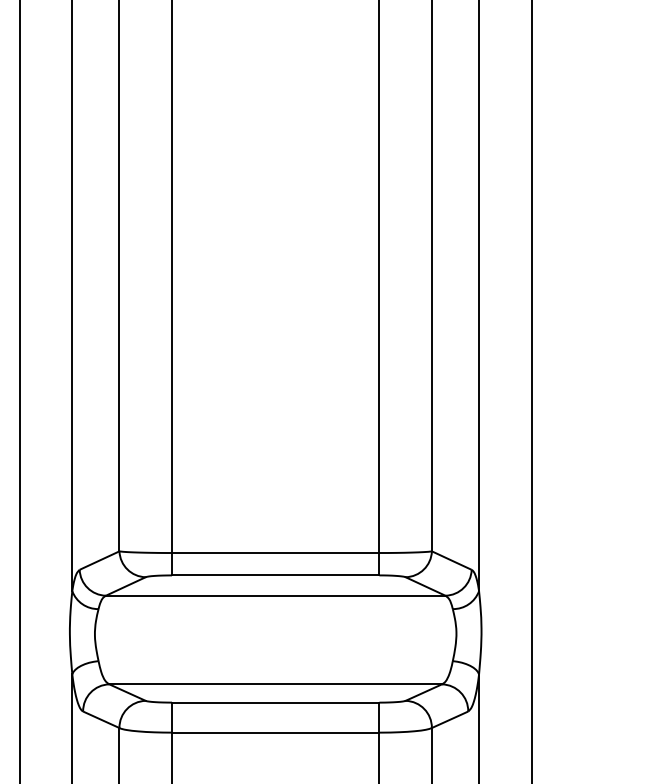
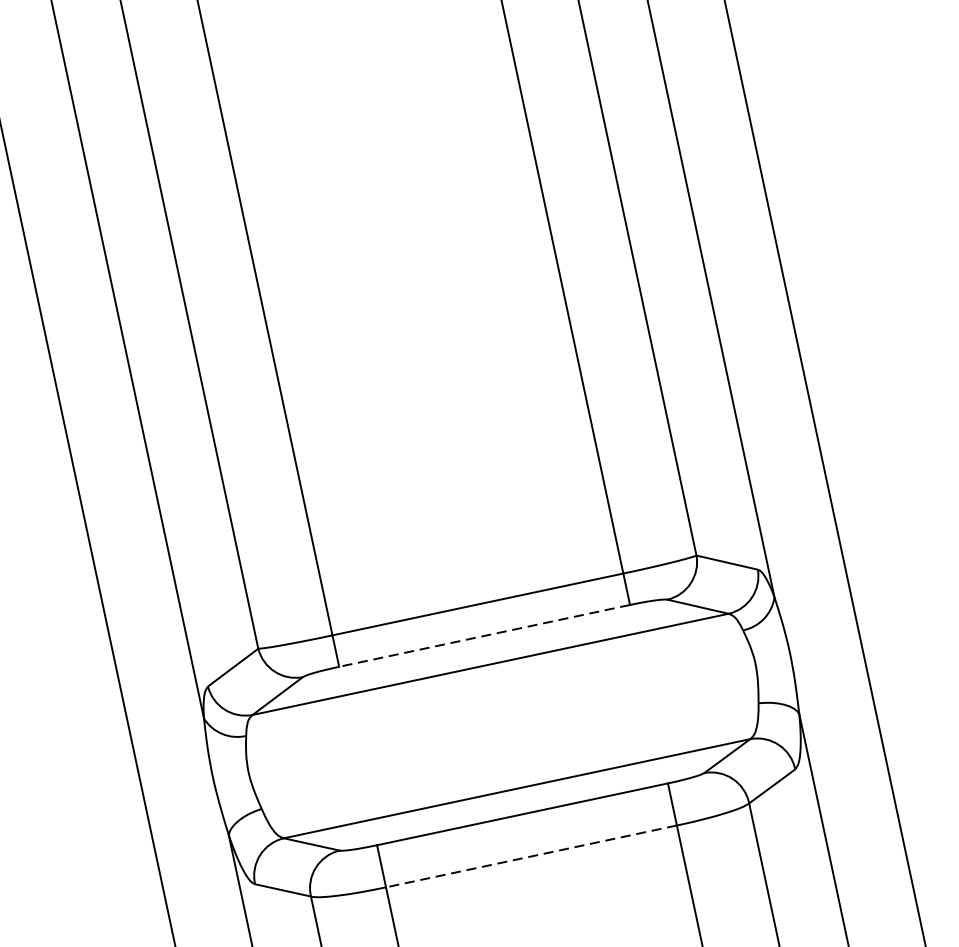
line: (275, 575) -> (484, 636), solid -> dashed
line: (275, 732) -> (531, 856), solid -> dashed

